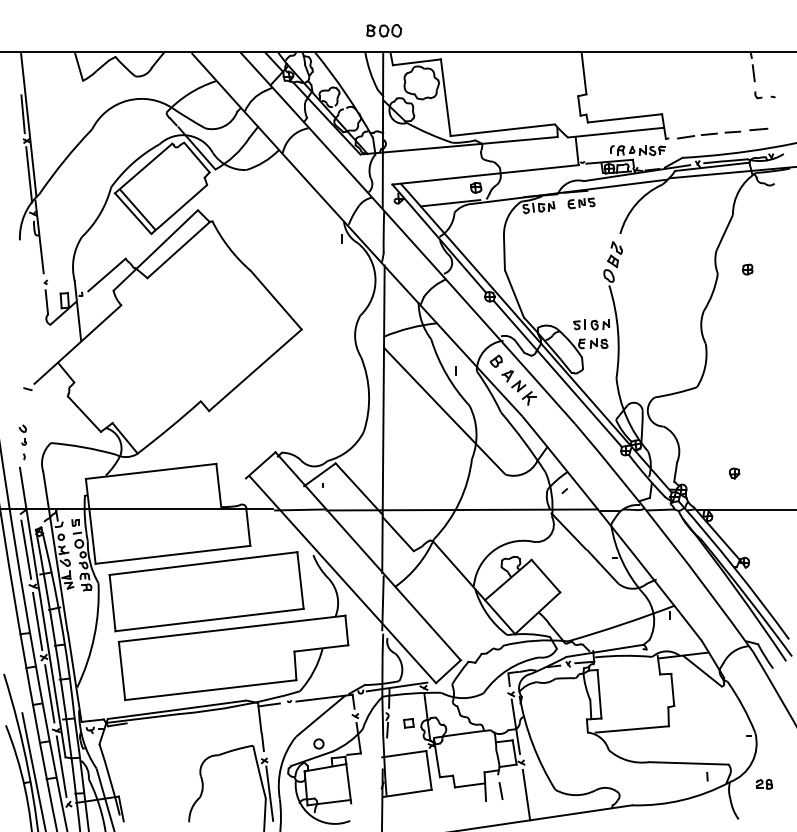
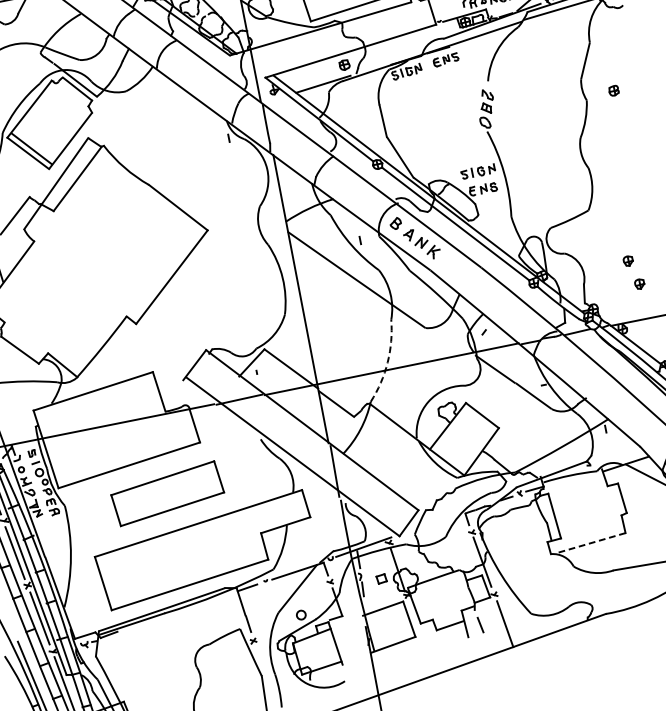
part: (727, 447) -> (628, 261), added
arc: (459, 502) -> (387, 362), solid -> dashed
part: (206, 591) -> (167, 493), size x0.6
line: (632, 729) -> (592, 542), solid -> dashed
line: (269, 793) -> (264, 670), removed

